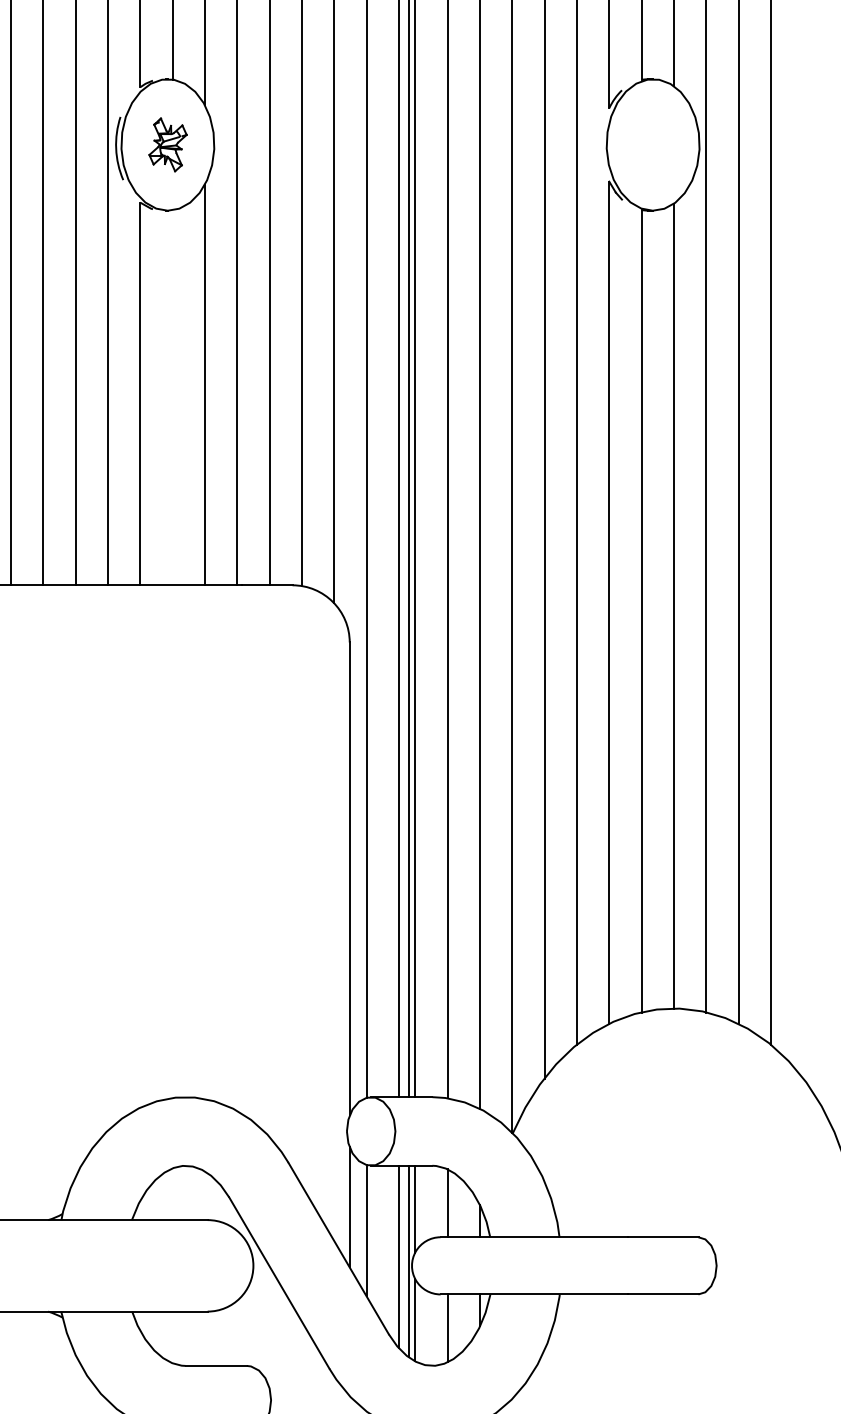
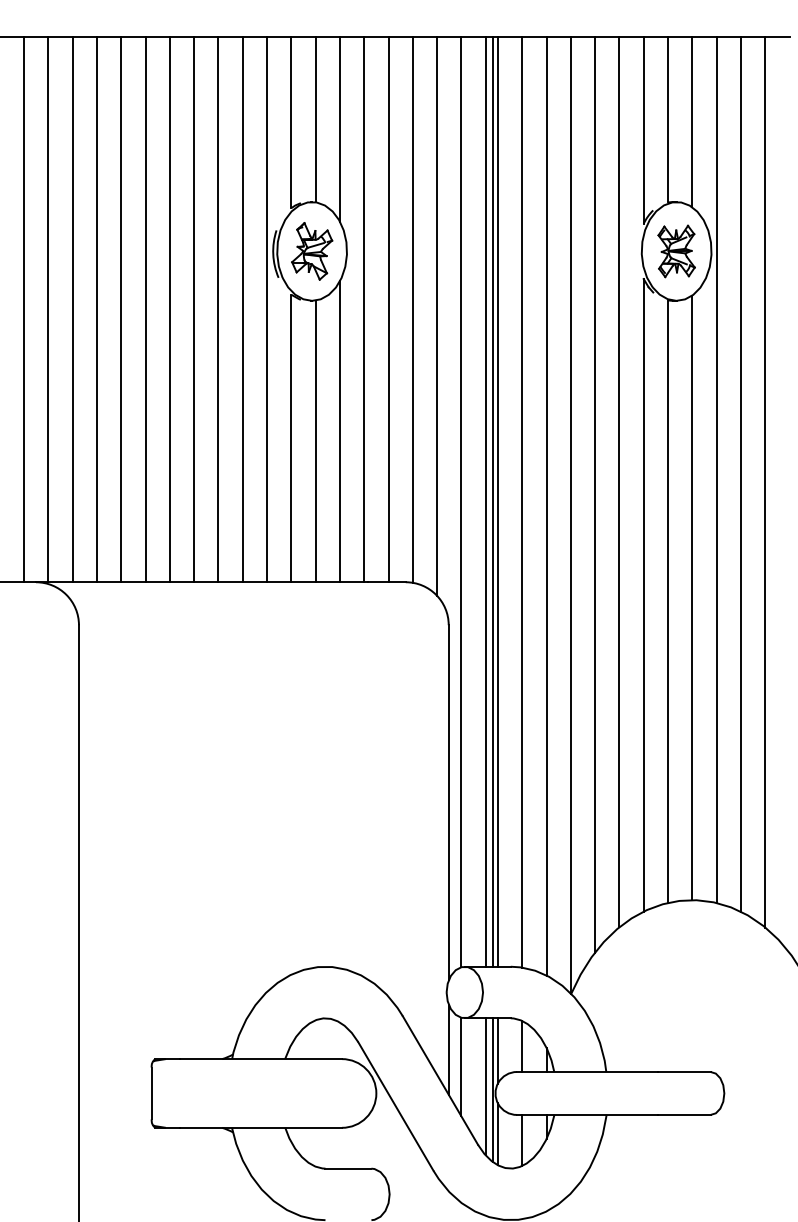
part: (168, 145) -> (312, 251), size x1.43
part: (652, 145) -> (676, 251), added
line: (172, 397) -> (315, 441), added

